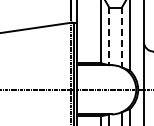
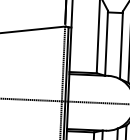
line: (108, 36) -> (106, 43), dashed -> solid
line: (122, 37) -> (121, 45), dashed -> solid

